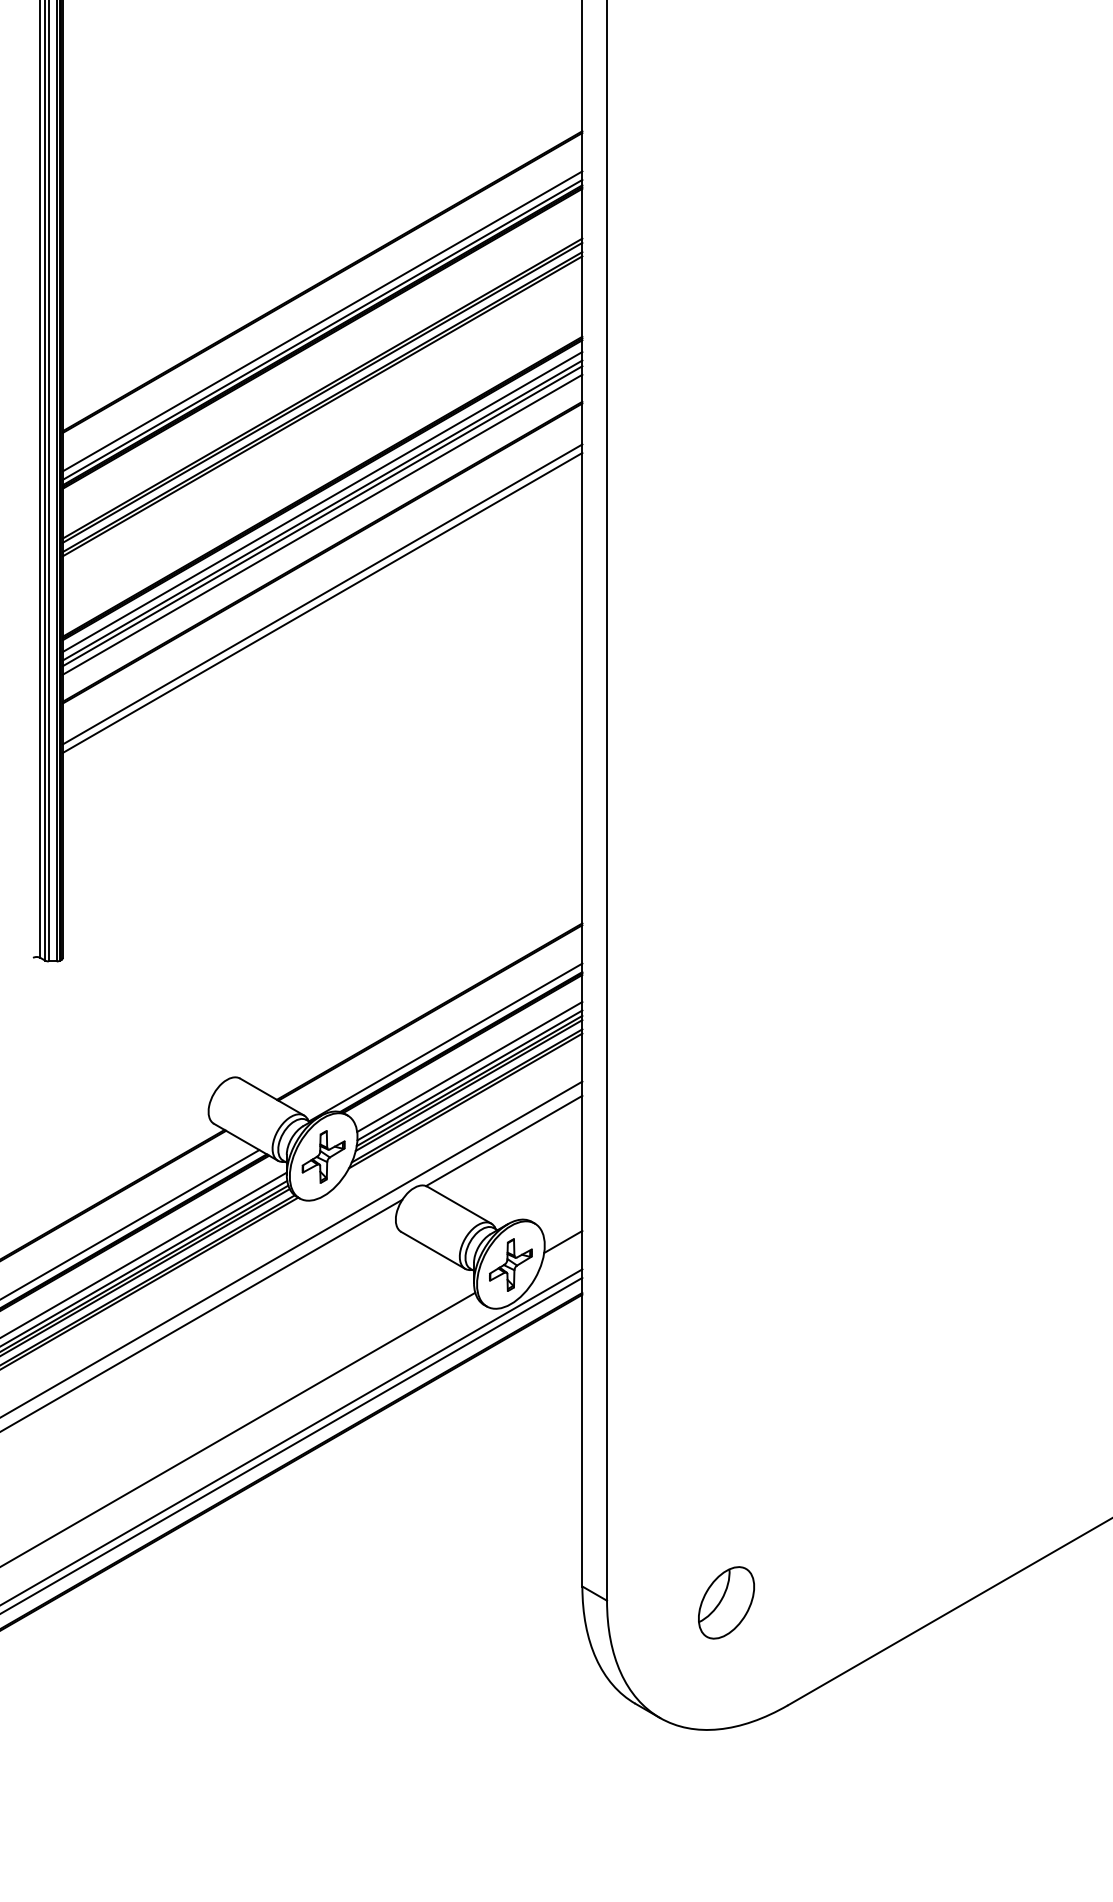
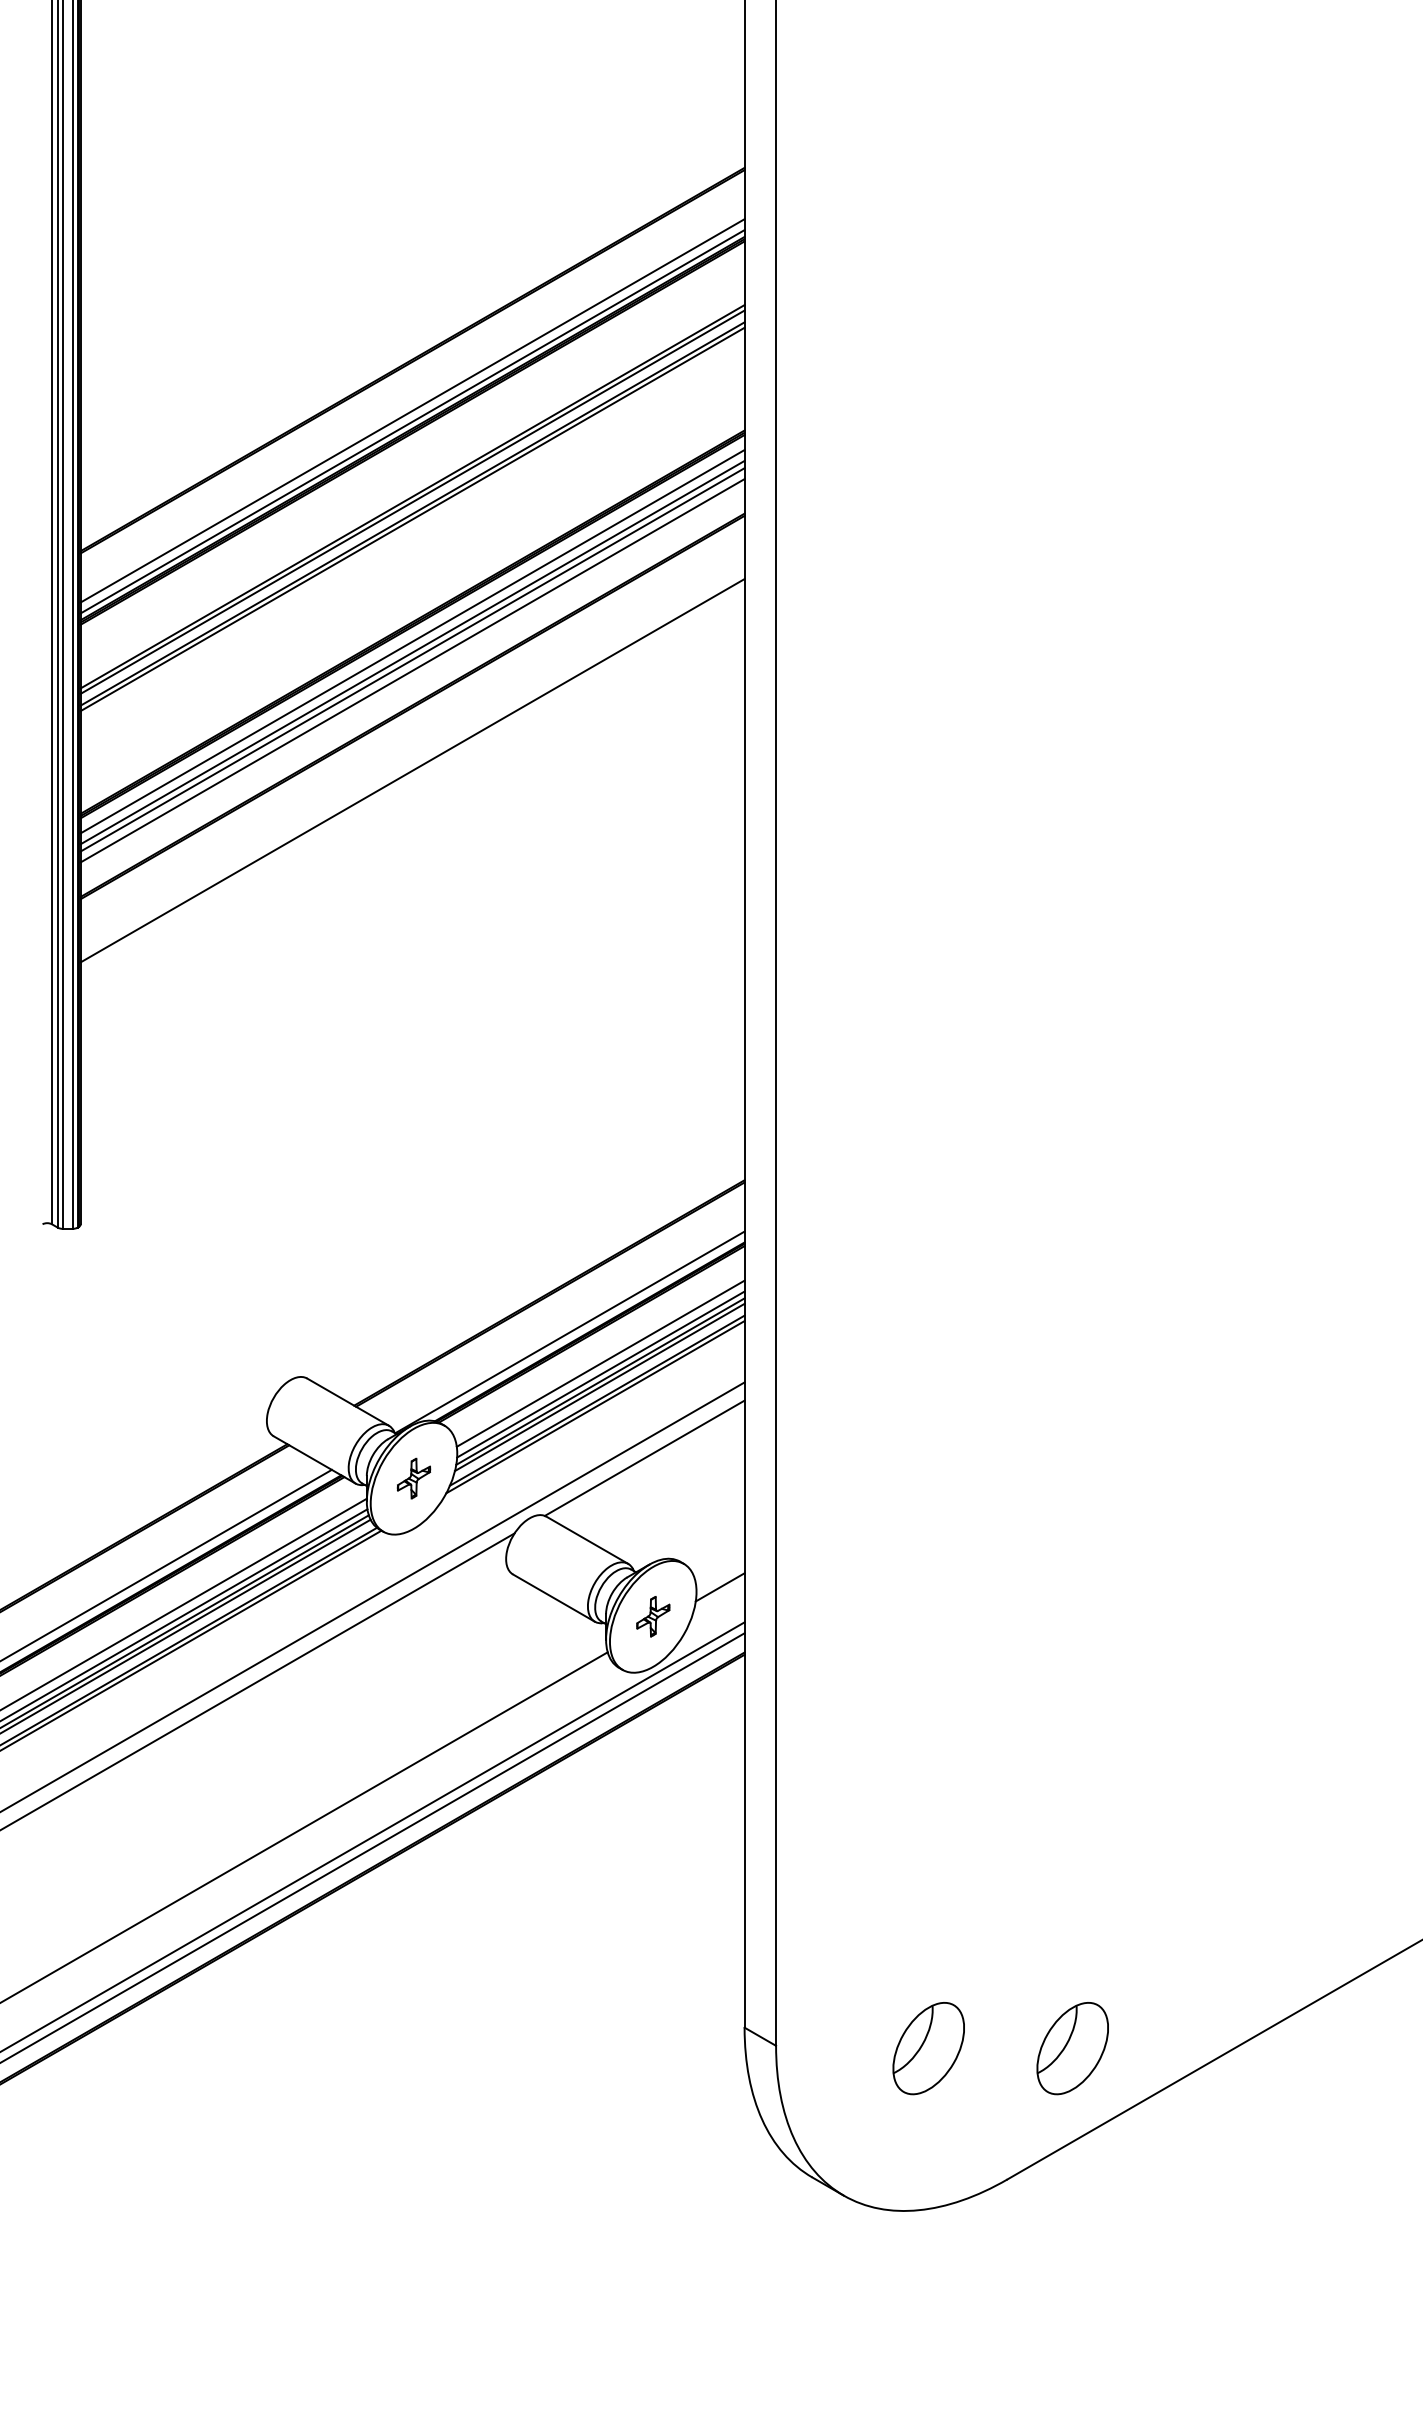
line: (322, 594) -> (412, 759), removed
part: (323, 1156) -> (413, 1478), size x0.6
part: (511, 1264) -> (653, 1616), size x0.6
part: (838, 1602) -> (1072, 2048), added

